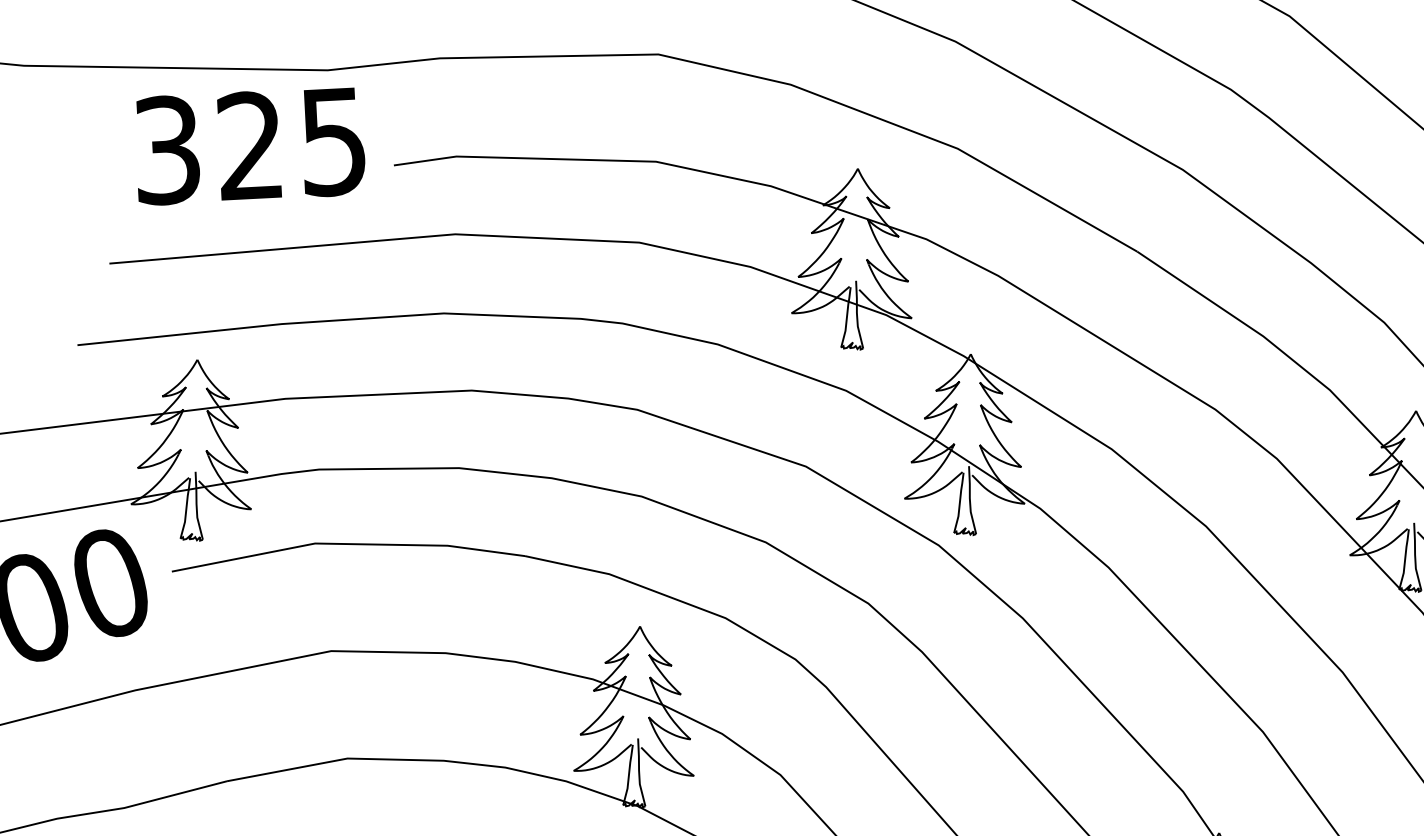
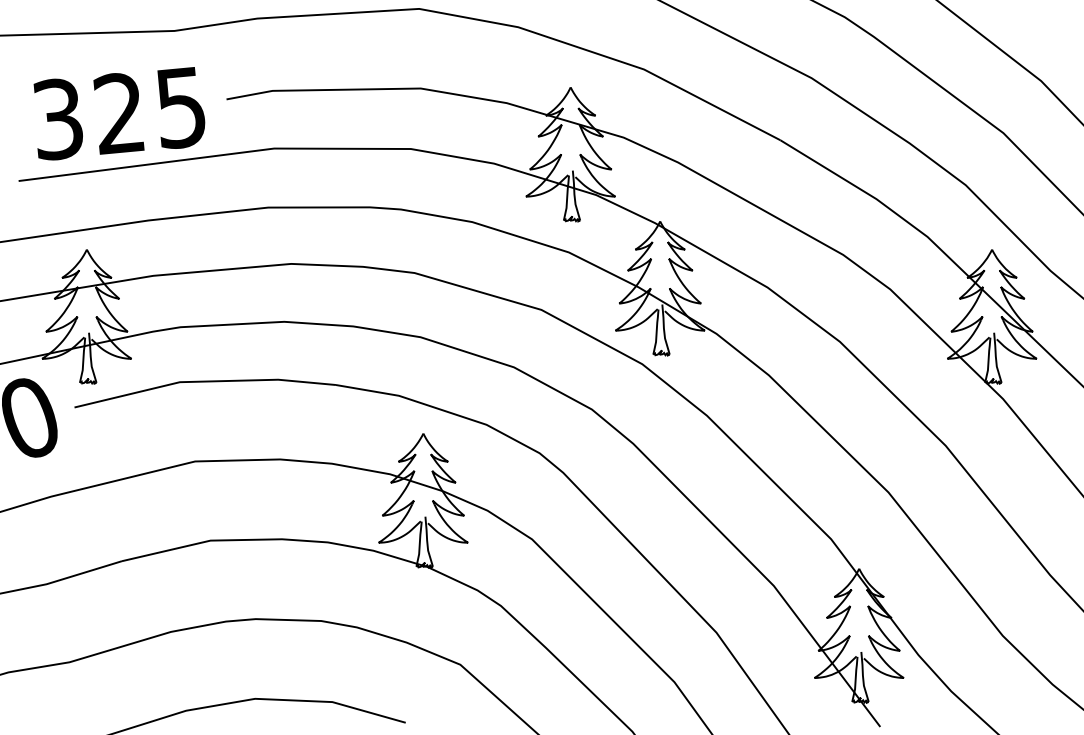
text: (250, 146) -> (119, 113), moved

